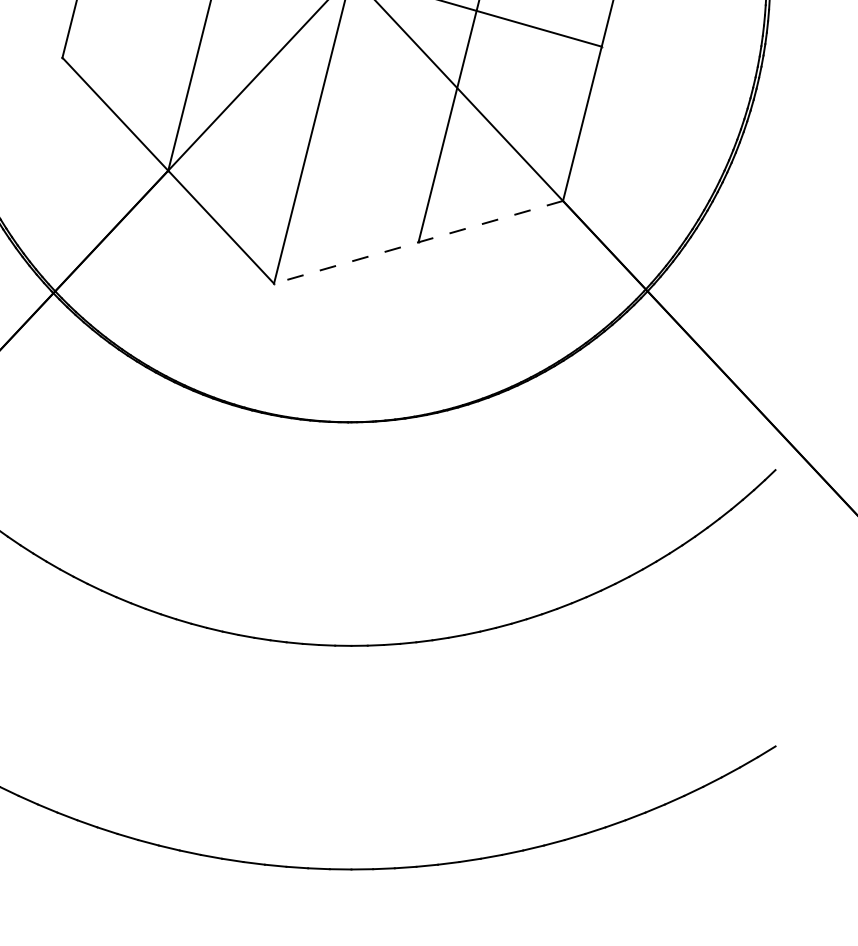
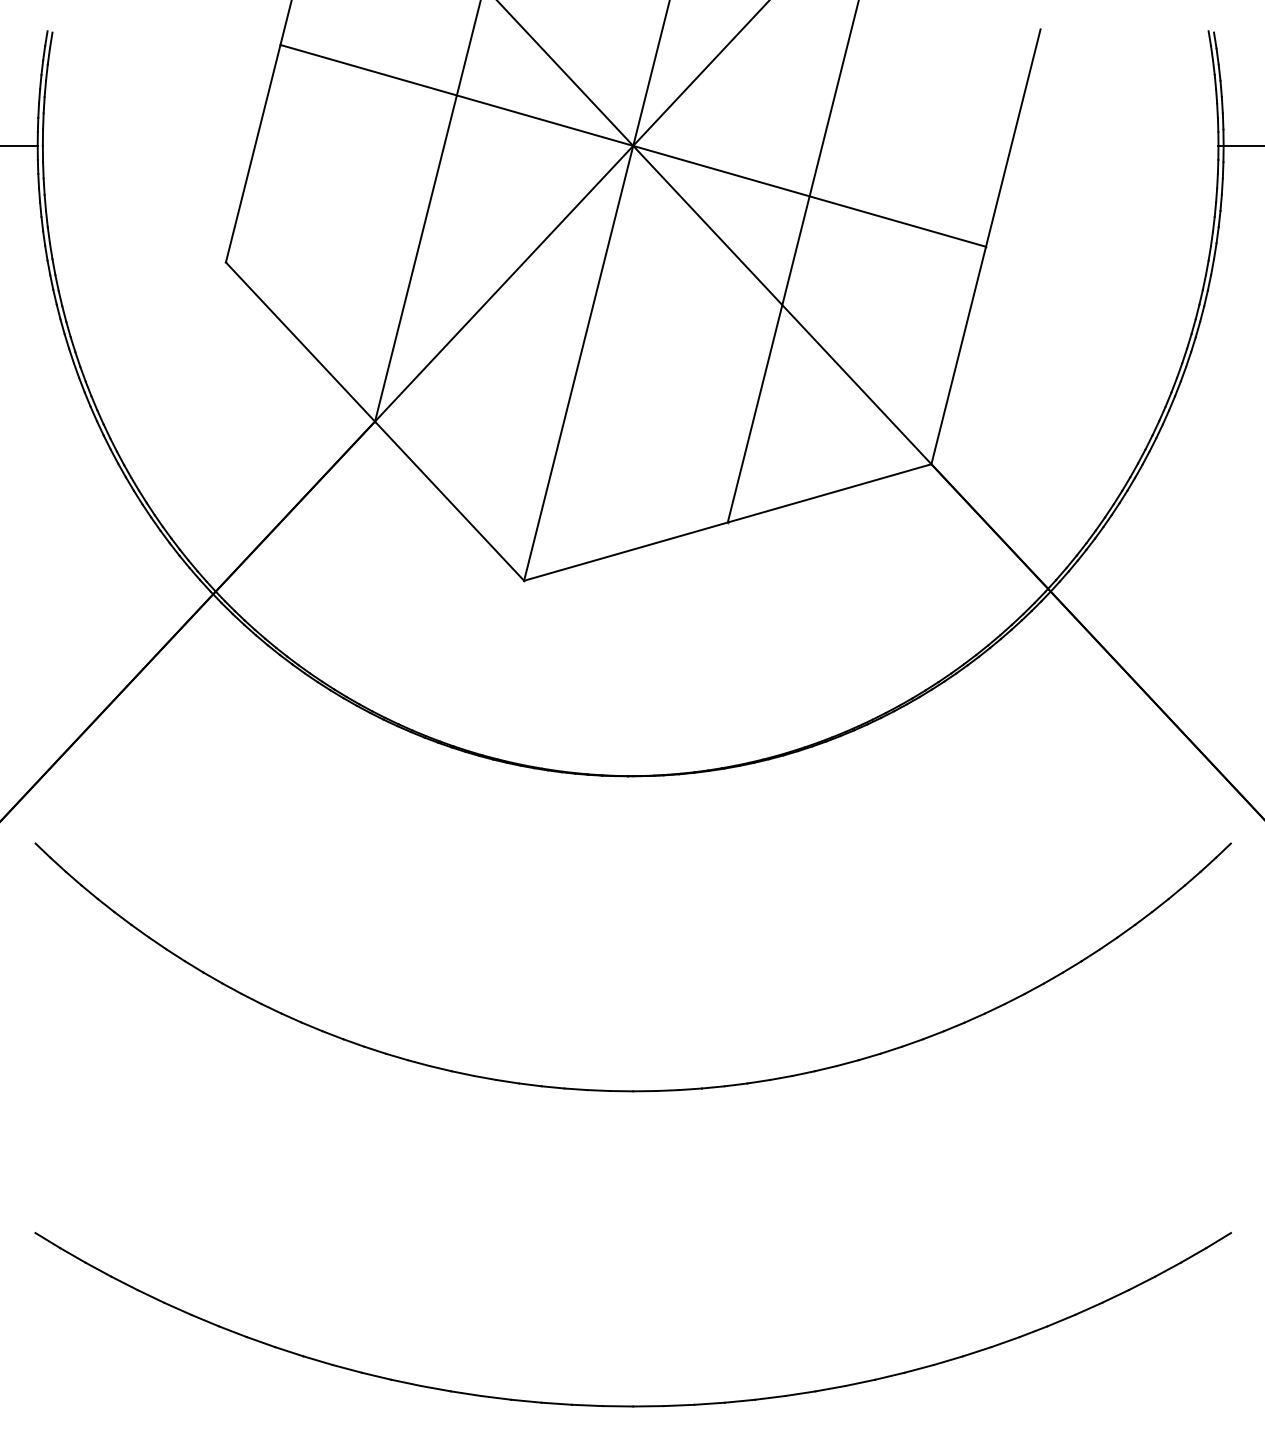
line: (418, 242) -> (727, 522), dashed -> solid

